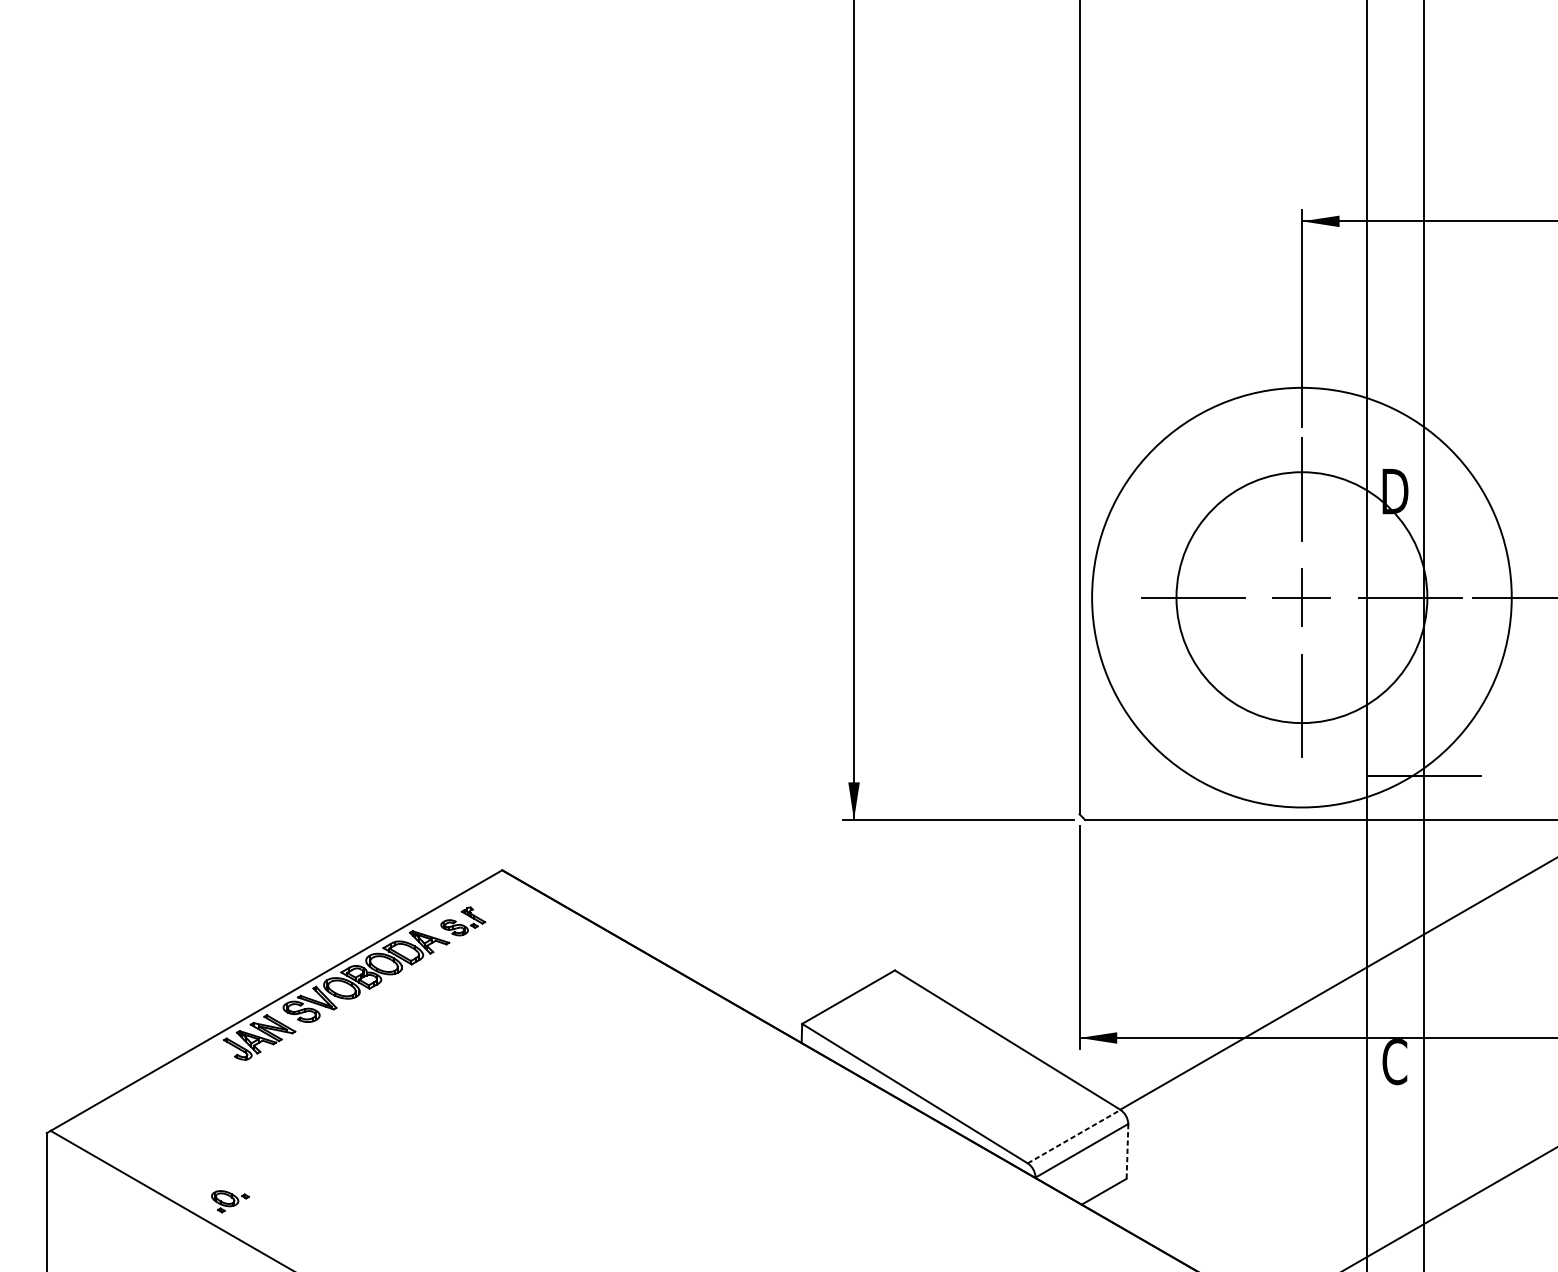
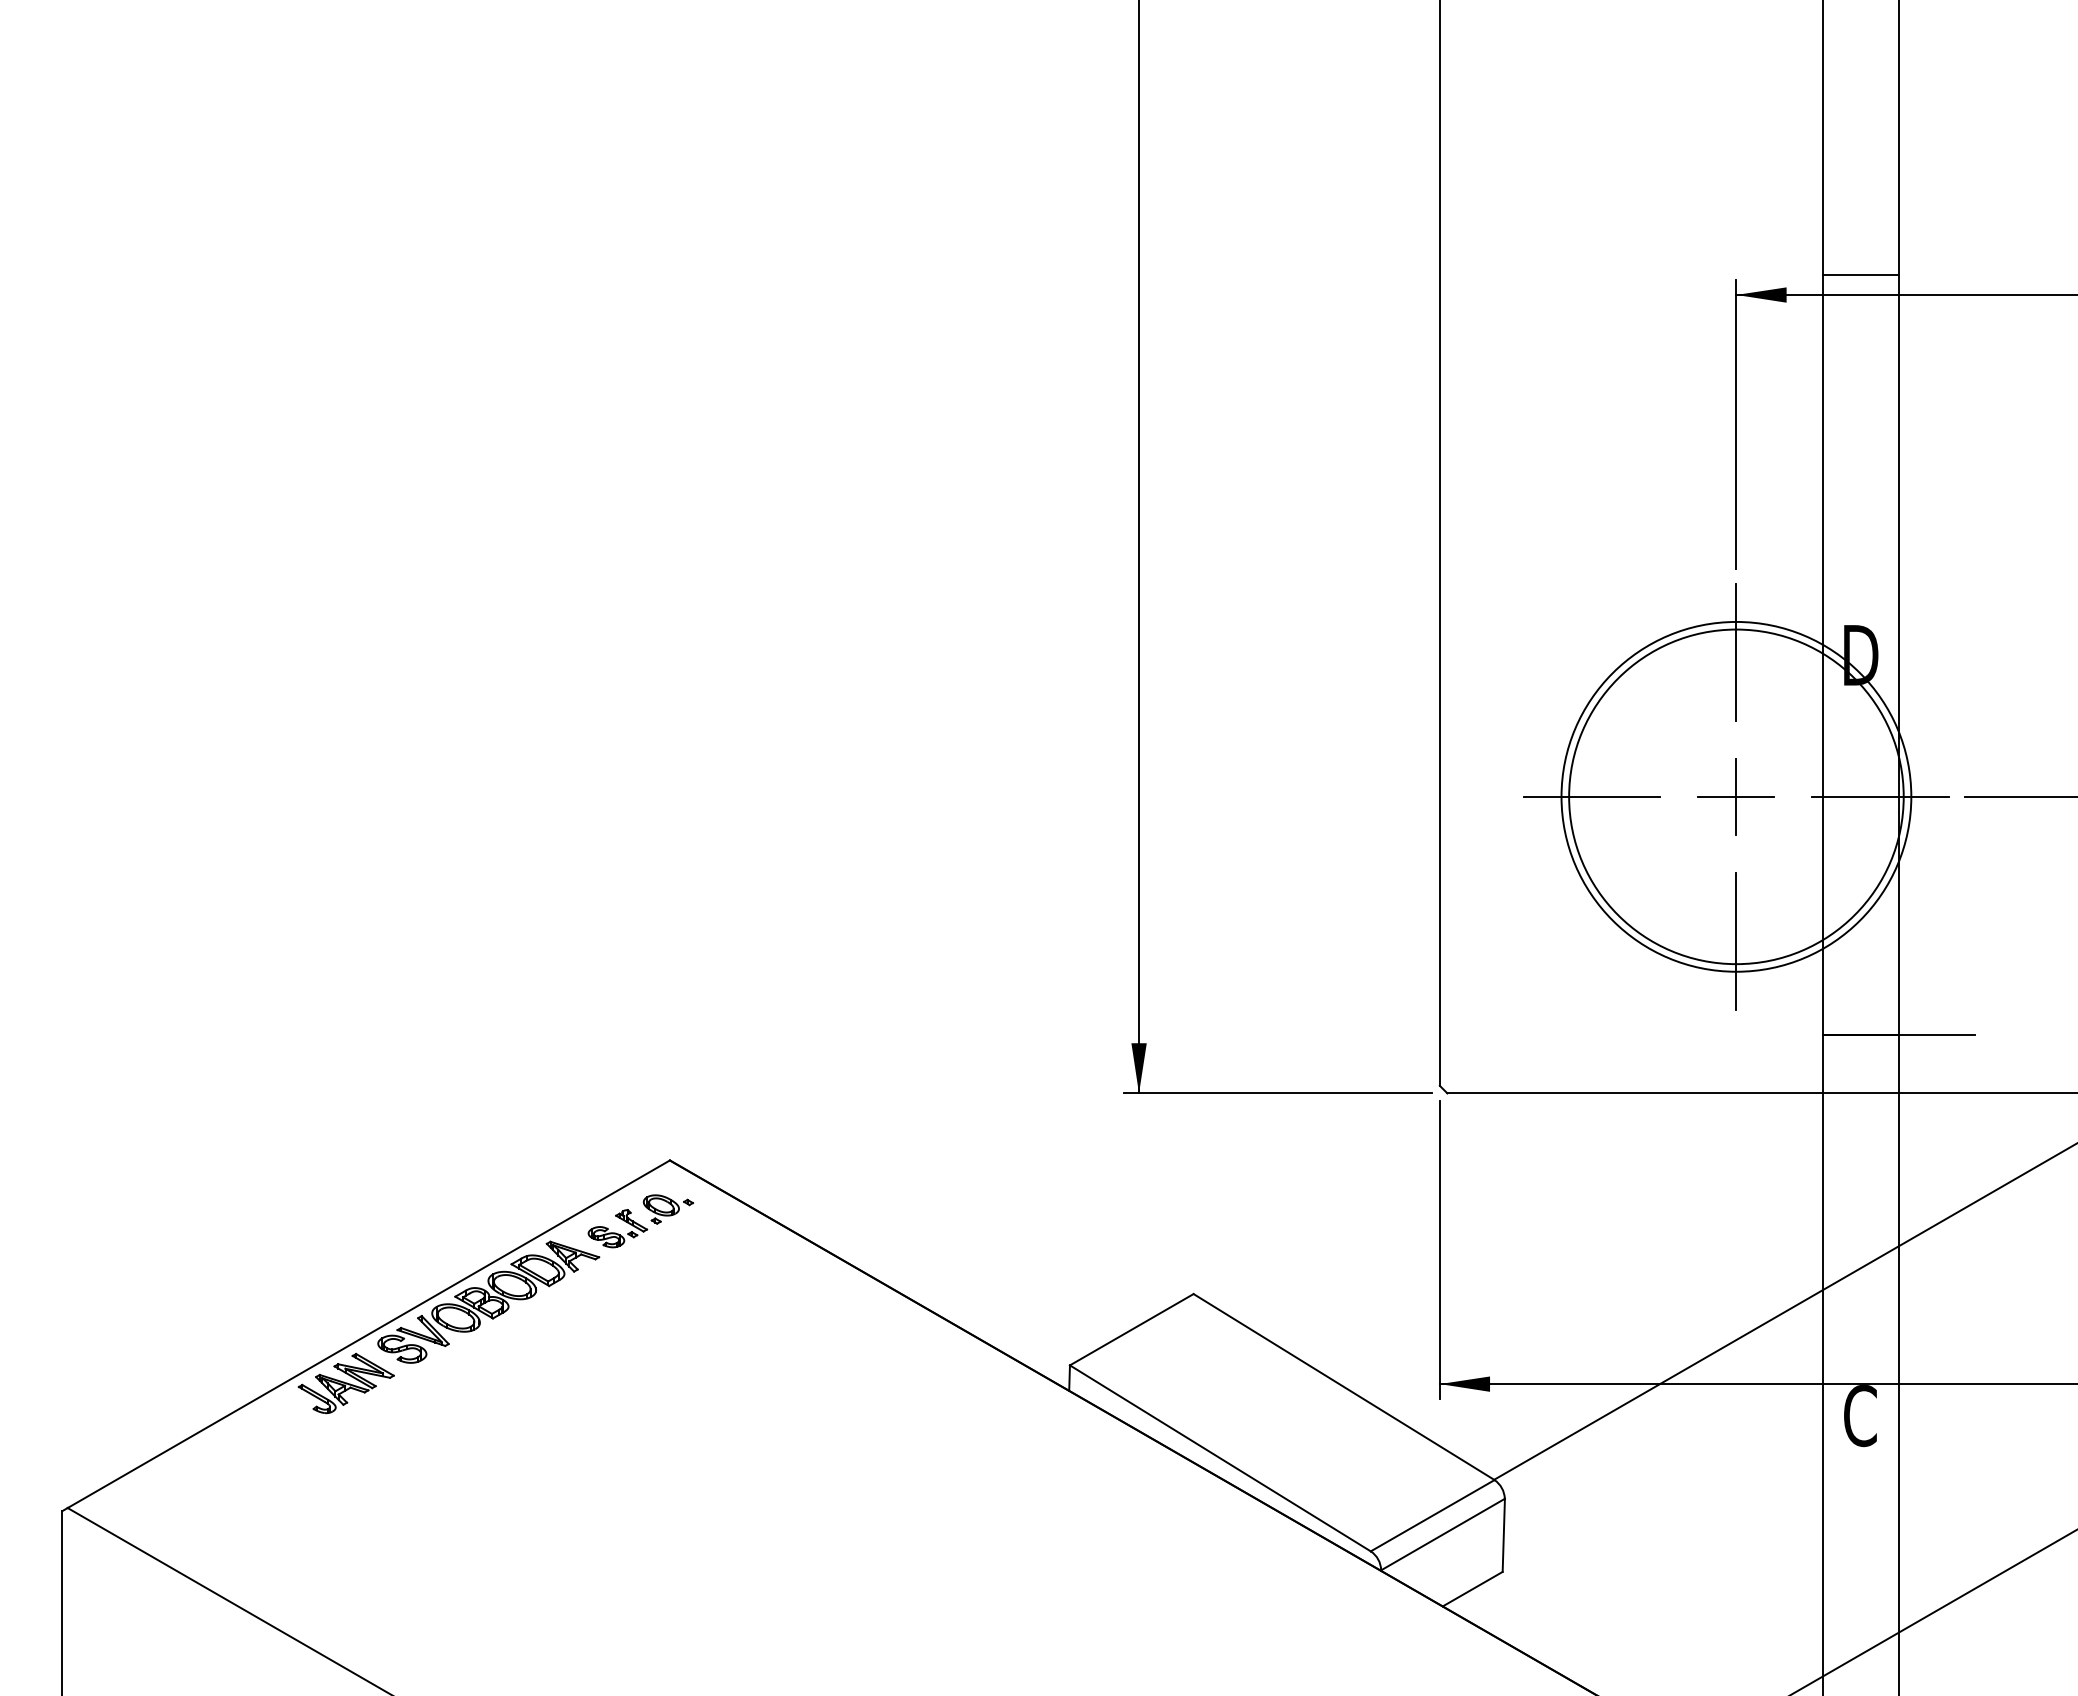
line: (1394, 205) -> (1860, 274), added
circle: (1301, 597) -> (1736, 796), size x0.62
line: (1074, 1136) -> (1433, 1515), dashed -> solid
line: (1127, 1151) -> (1503, 1535), dashed -> solid
part: (230, 1201) -> (668, 1209), moved

